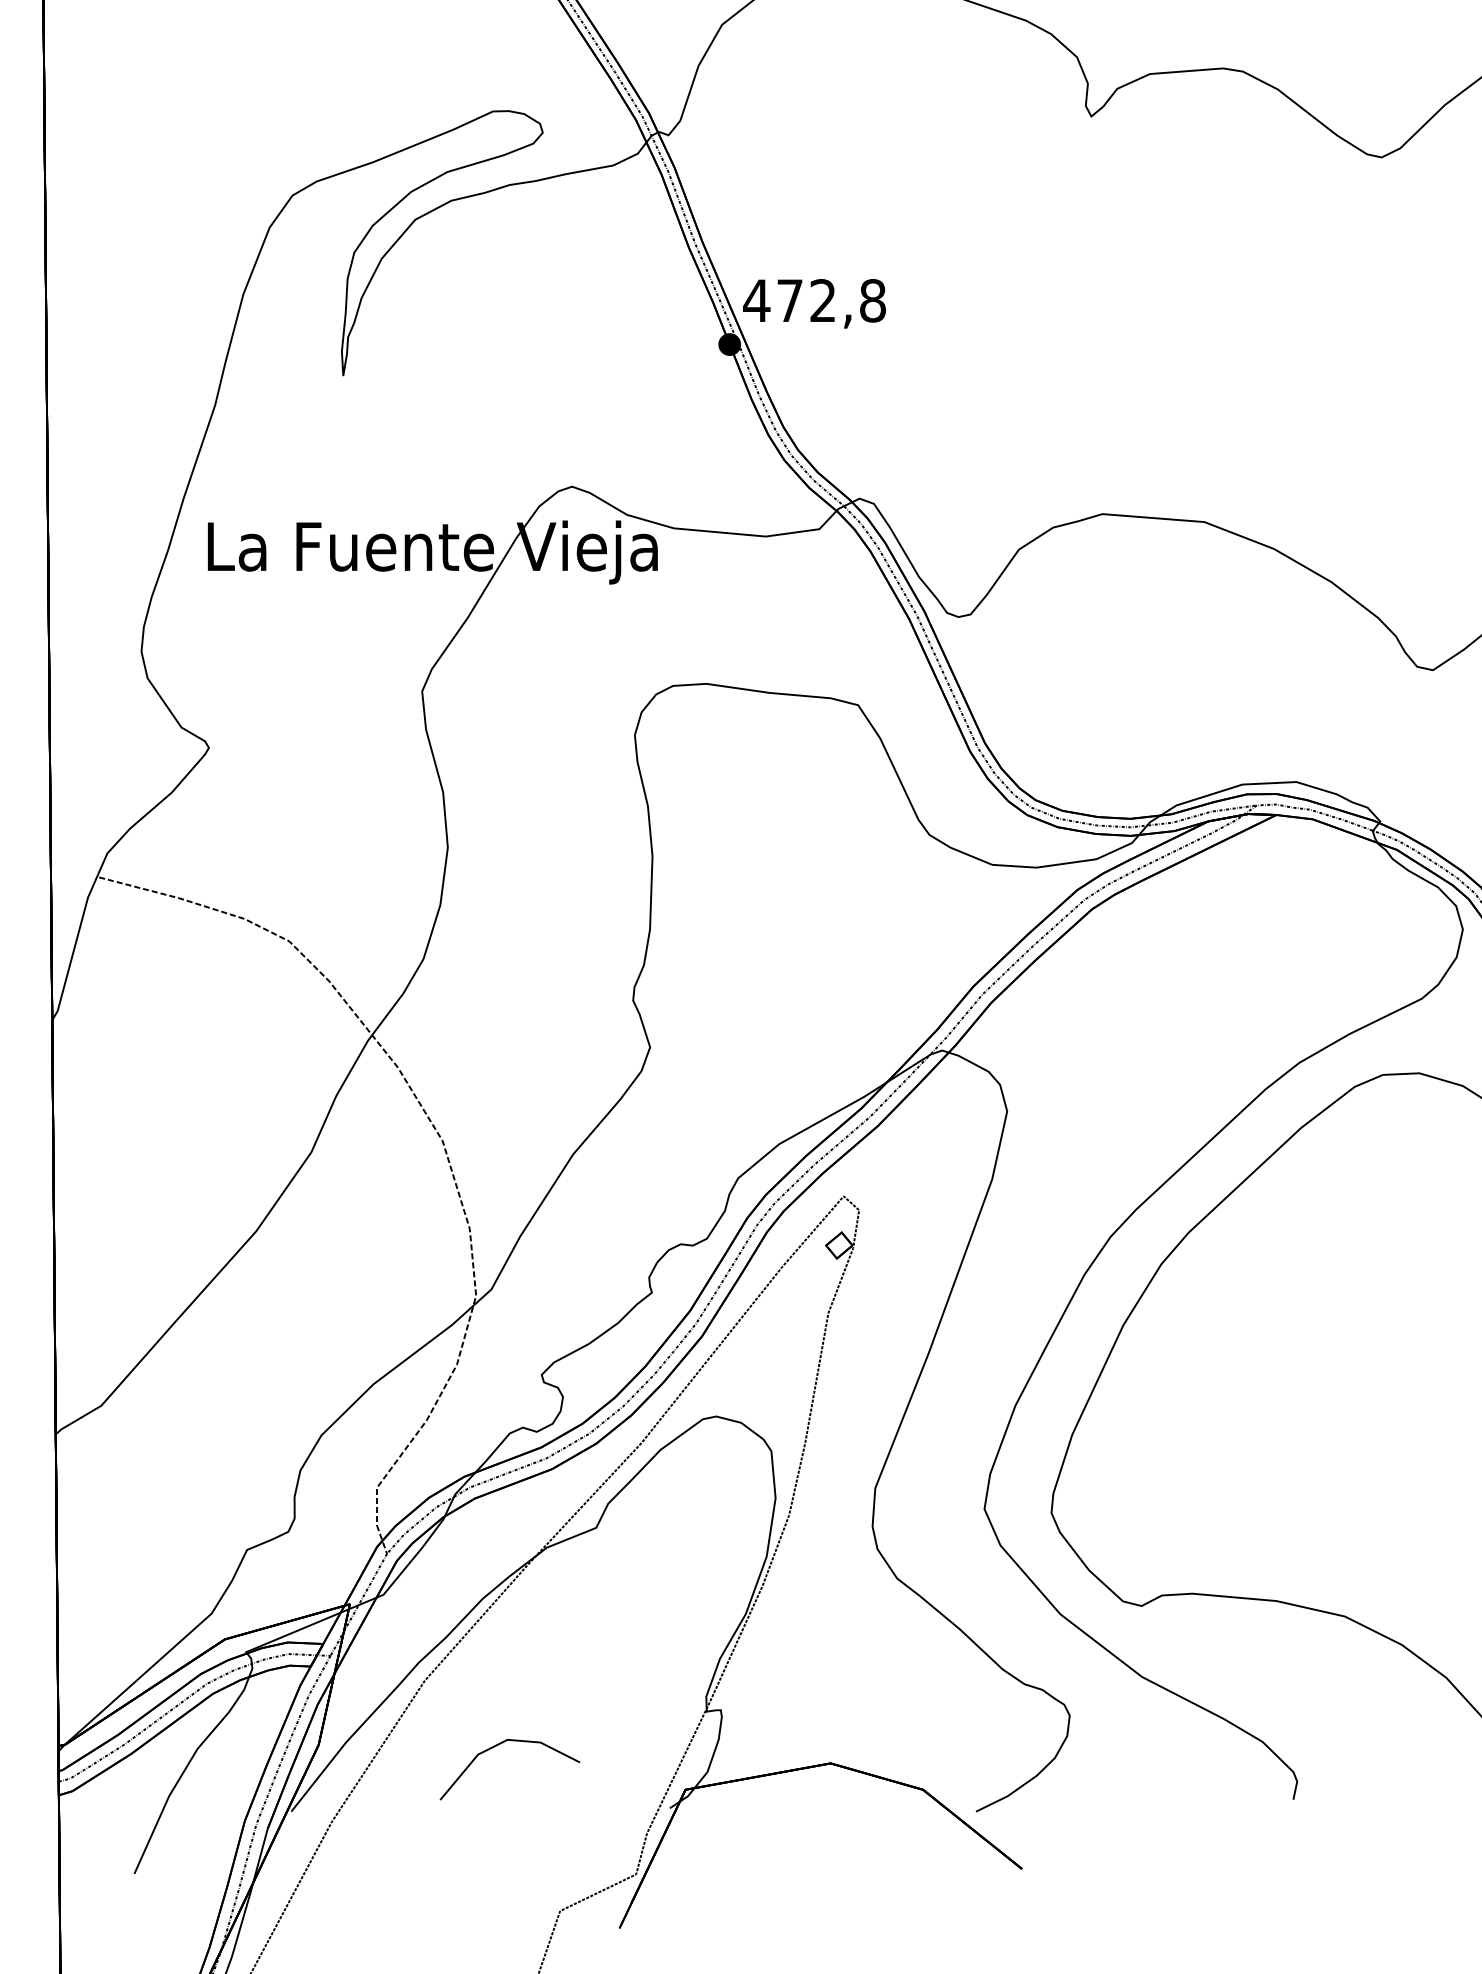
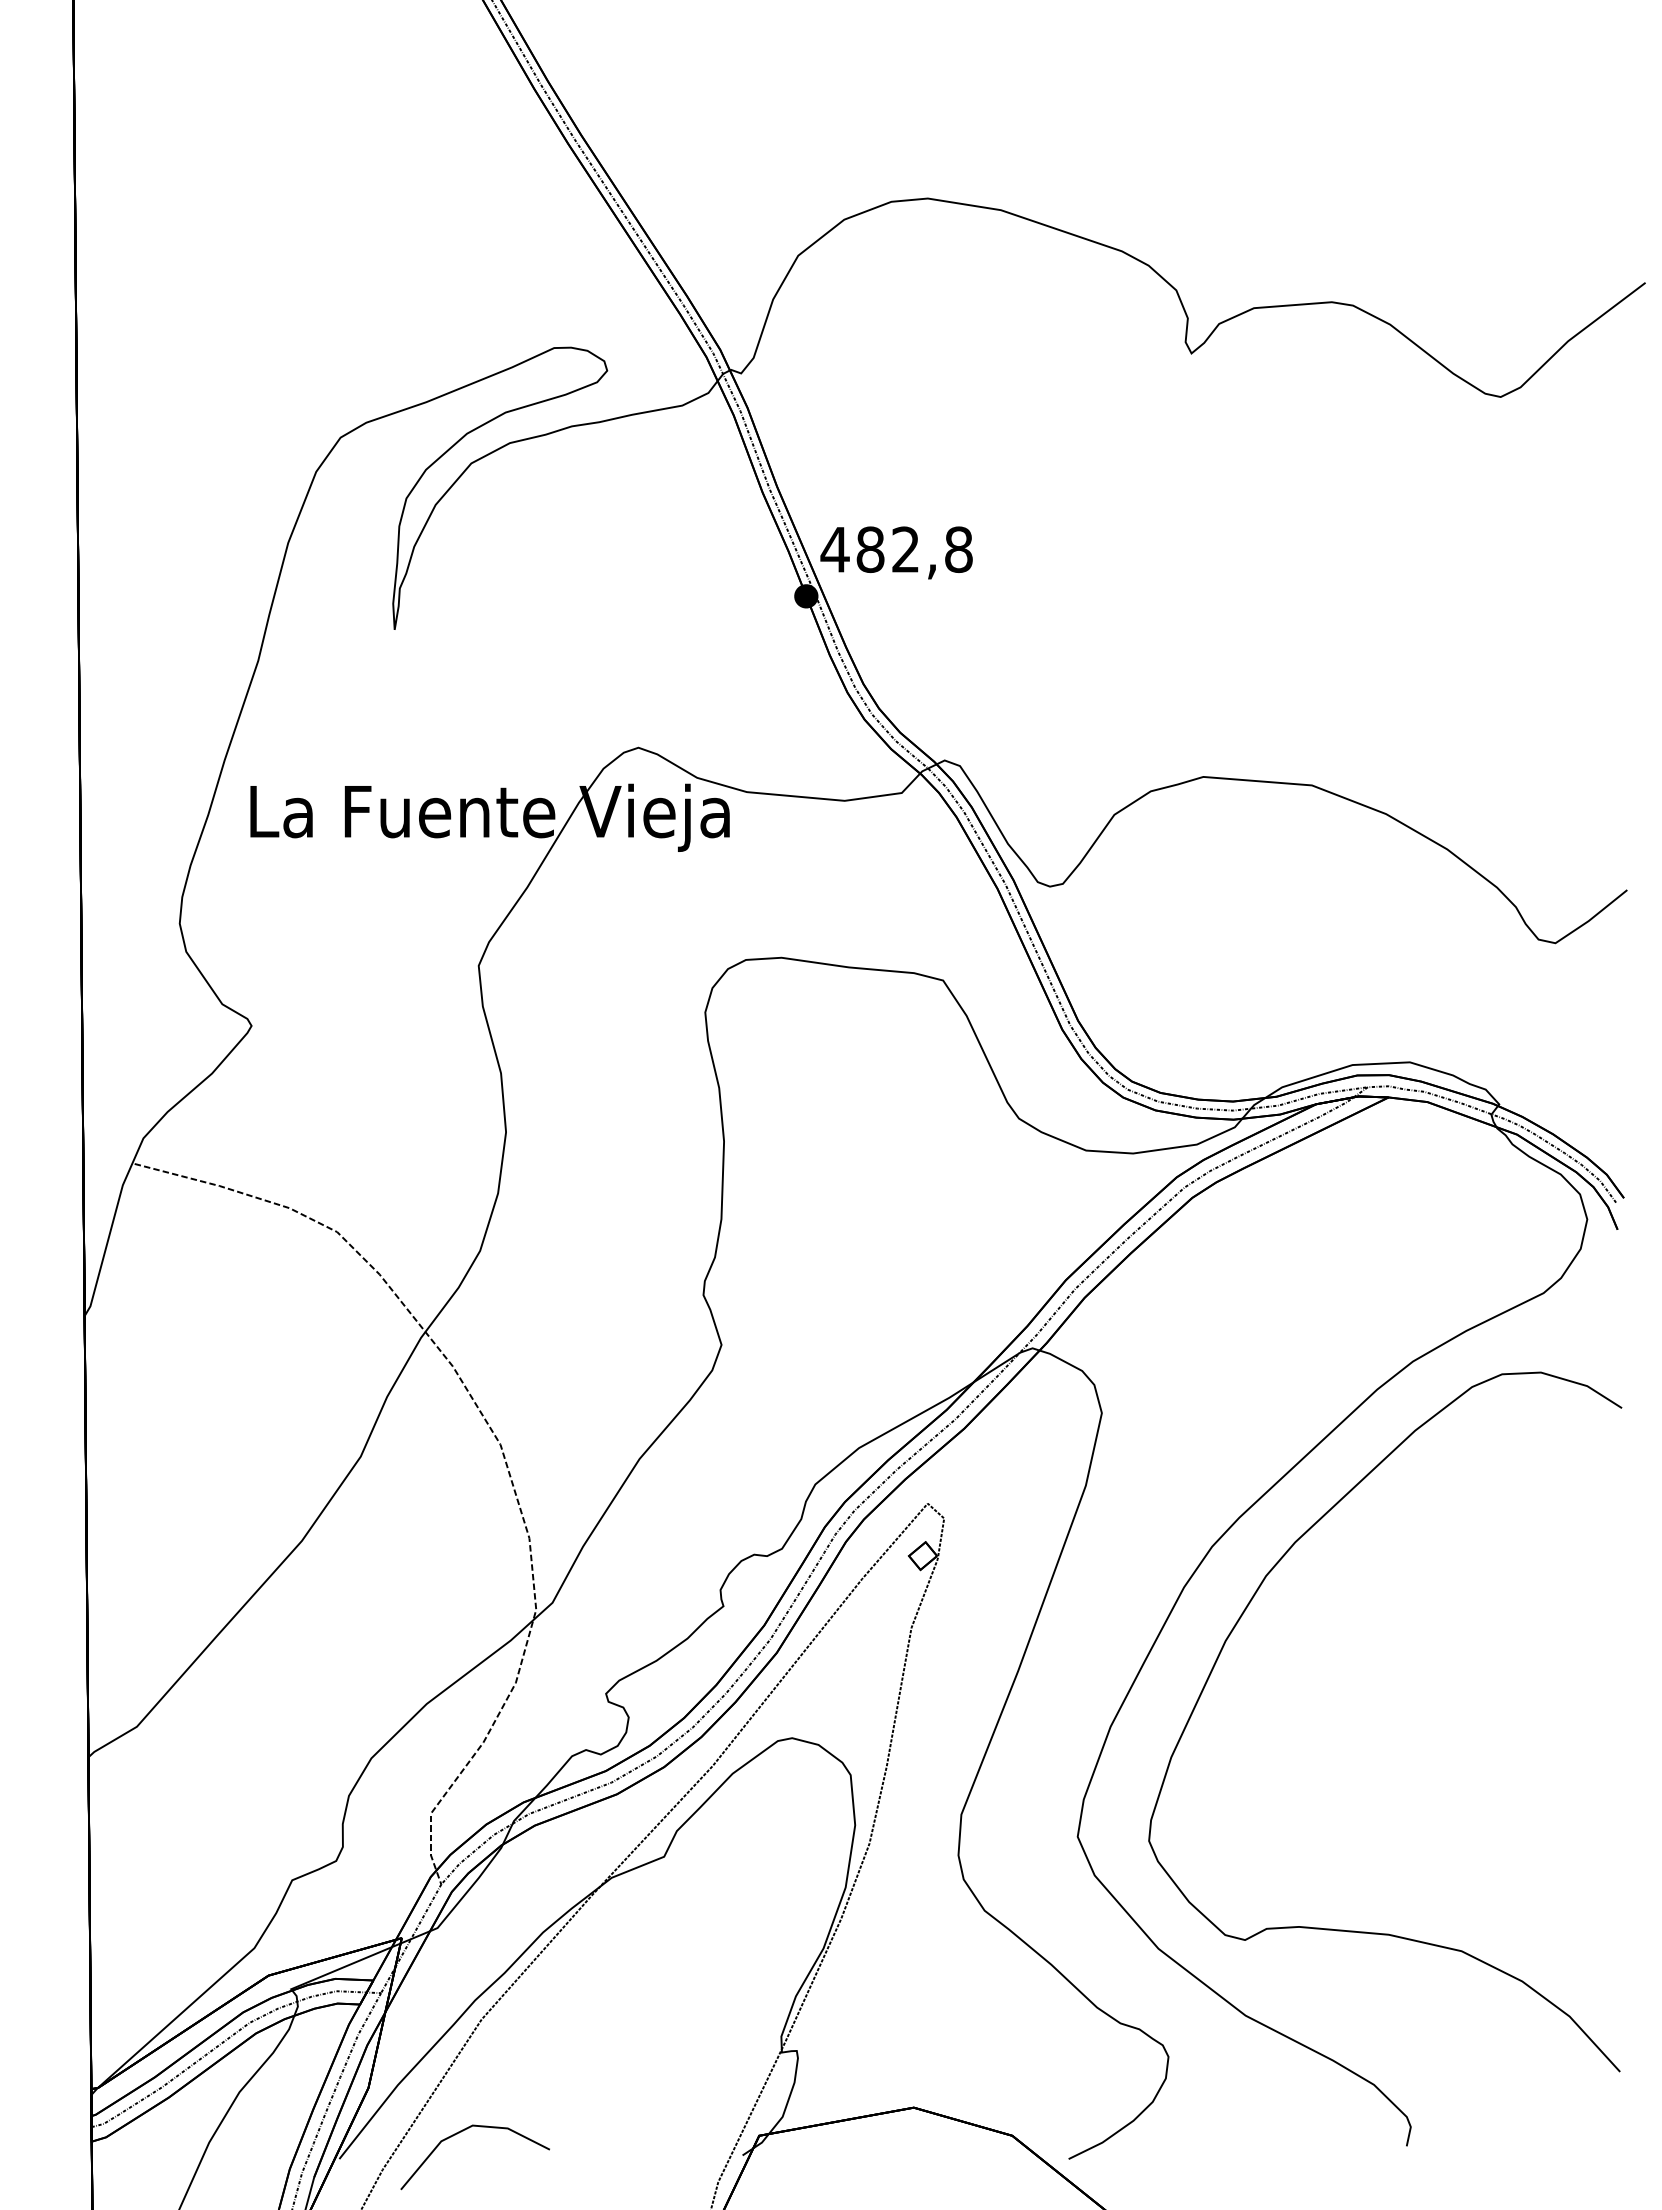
text: (789, 300) -> (870, 549), 472,8 -> 482,8
line: (497, 1746) -> (461, 2132), moved

